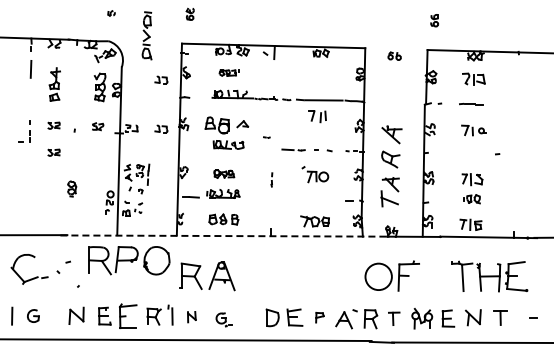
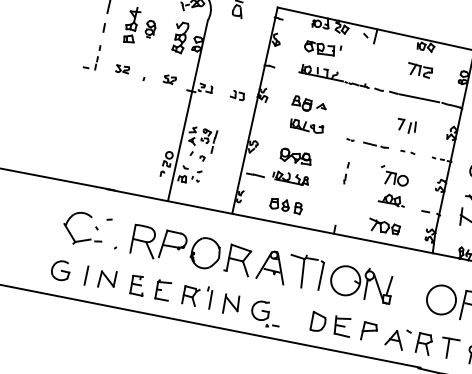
part: (229, 72) -> (322, 48), size x1.67
part: (320, 75) -> (420, 70), added
part: (161, 79) -> (248, 41), removed
line: (29, 91) -> (103, 27), added
part: (317, 116) -> (406, 126), moved
part: (227, 124) -> (310, 104), size x0.71
part: (24, 131) -> (92, 56), moved
part: (266, 137) -> (350, 139), moved
part: (323, 150) -> (408, 152), size x0.71
part: (53, 152) -> (116, 98), removed
part: (224, 173) -> (296, 156), size x1.43
part: (271, 179) -> (346, 172), size x1.43
part: (72, 188) -> (151, 28), moved
part: (316, 195) -> (391, 199), added
line: (224, 236) -> (283, 224), dashed -> solid
part: (129, 260) -> (176, 247), moved
part: (284, 275) -> (340, 278), added
part: (33, 277) -> (86, 238), moved
line: (12, 315) -> (86, 274), moved
part: (33, 315) -> (61, 269), size x1.43
part: (128, 315) -> (163, 289), size x0.71
part: (191, 316) -> (231, 303), size x1.67
part: (319, 317) -> (369, 331), size x1.67
part: (393, 318) -> (448, 347), size x1.43
part: (224, 319) -> (266, 313), size x1.67

